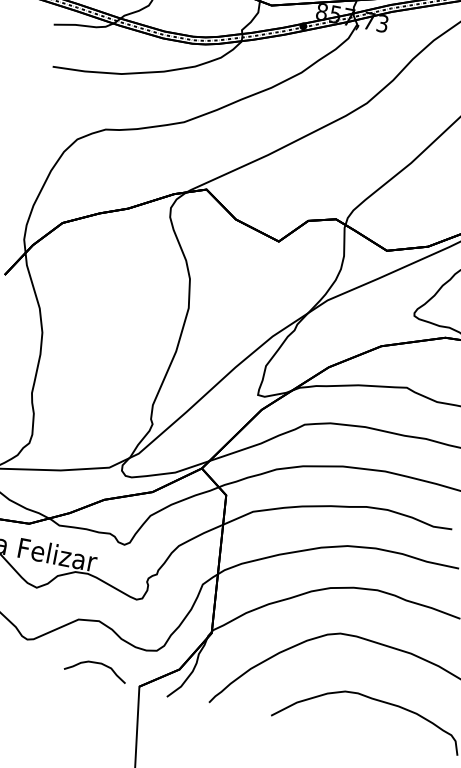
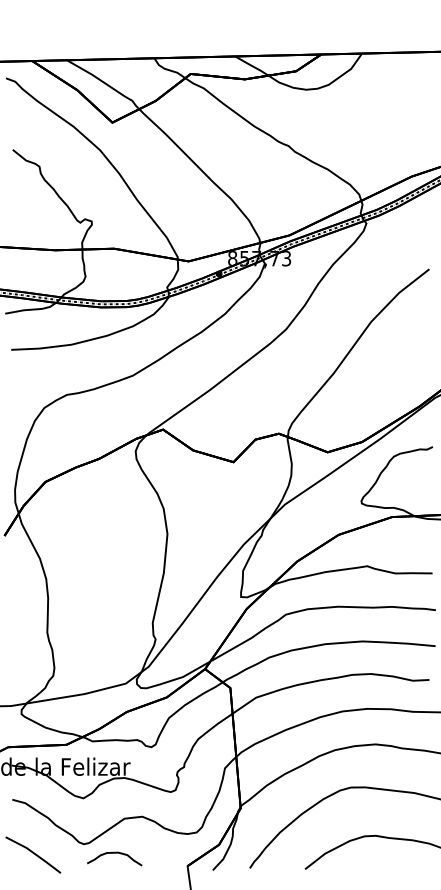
curve: (96, 663) -> (114, 853), moved

